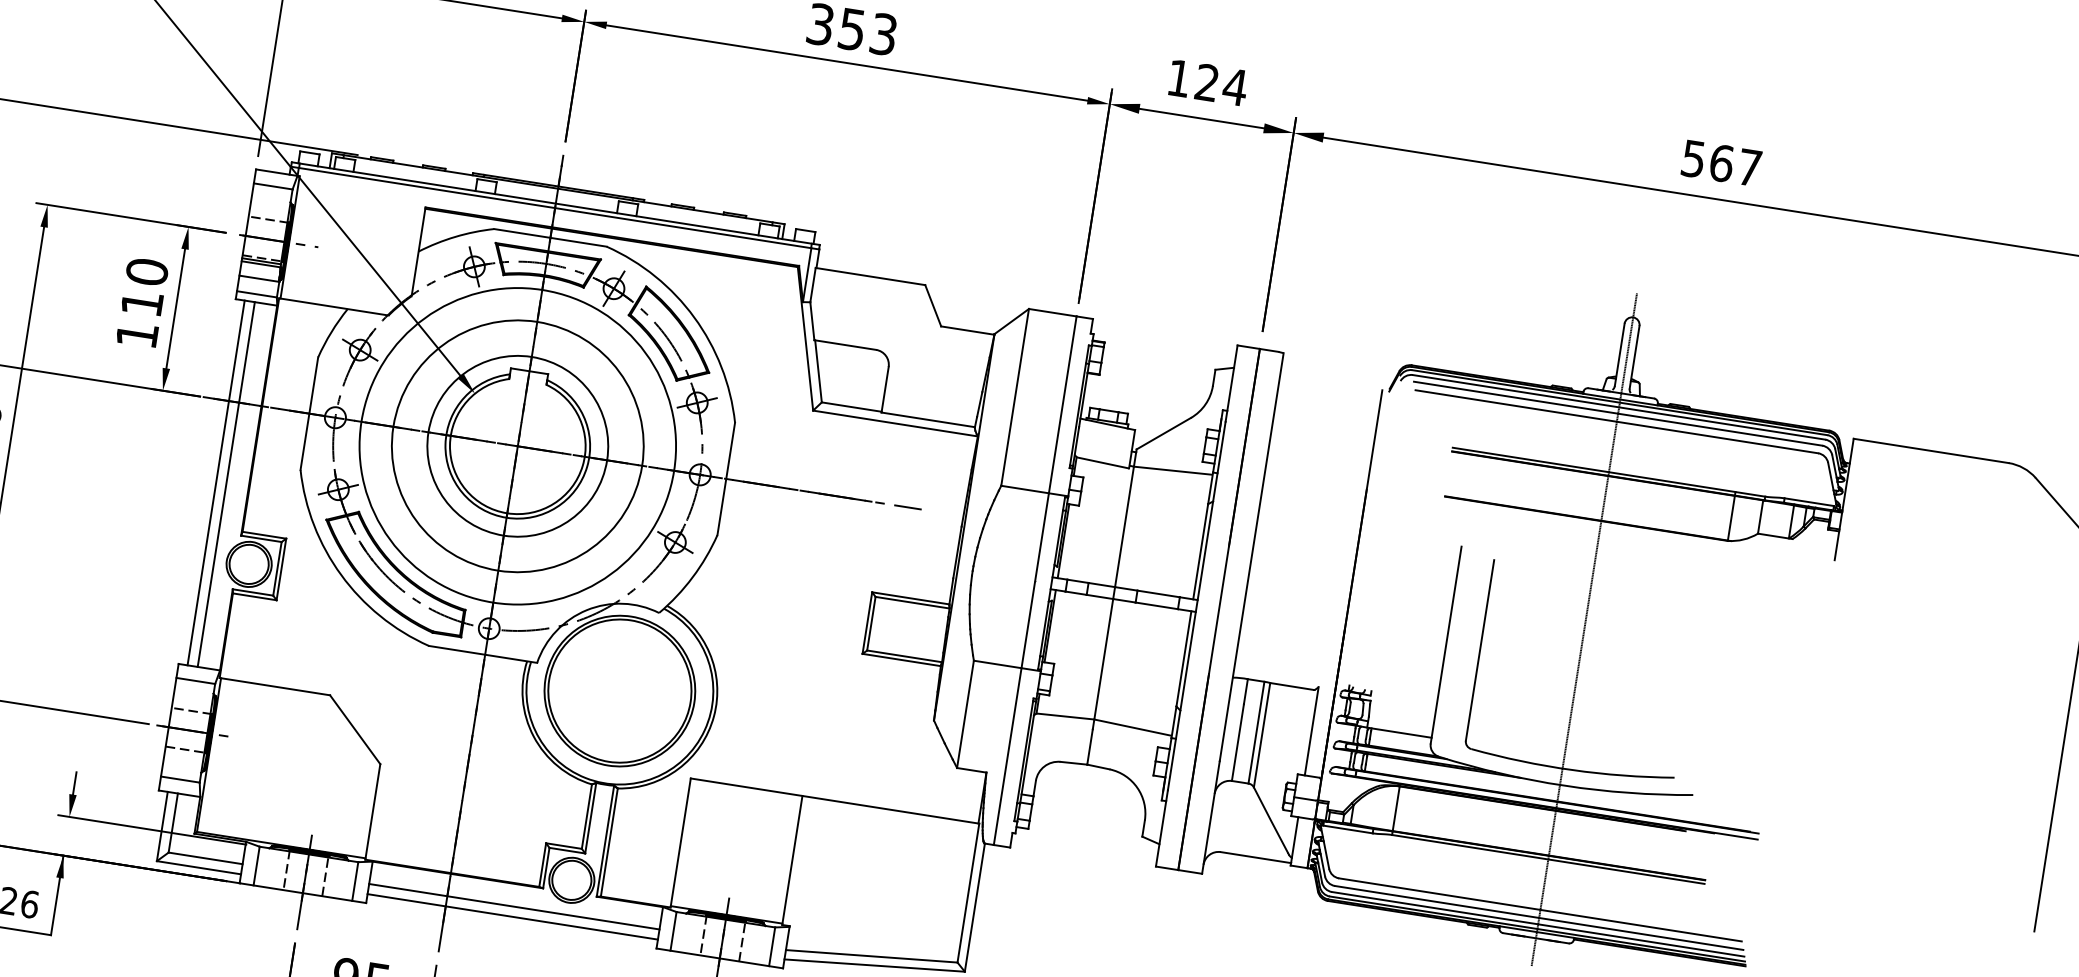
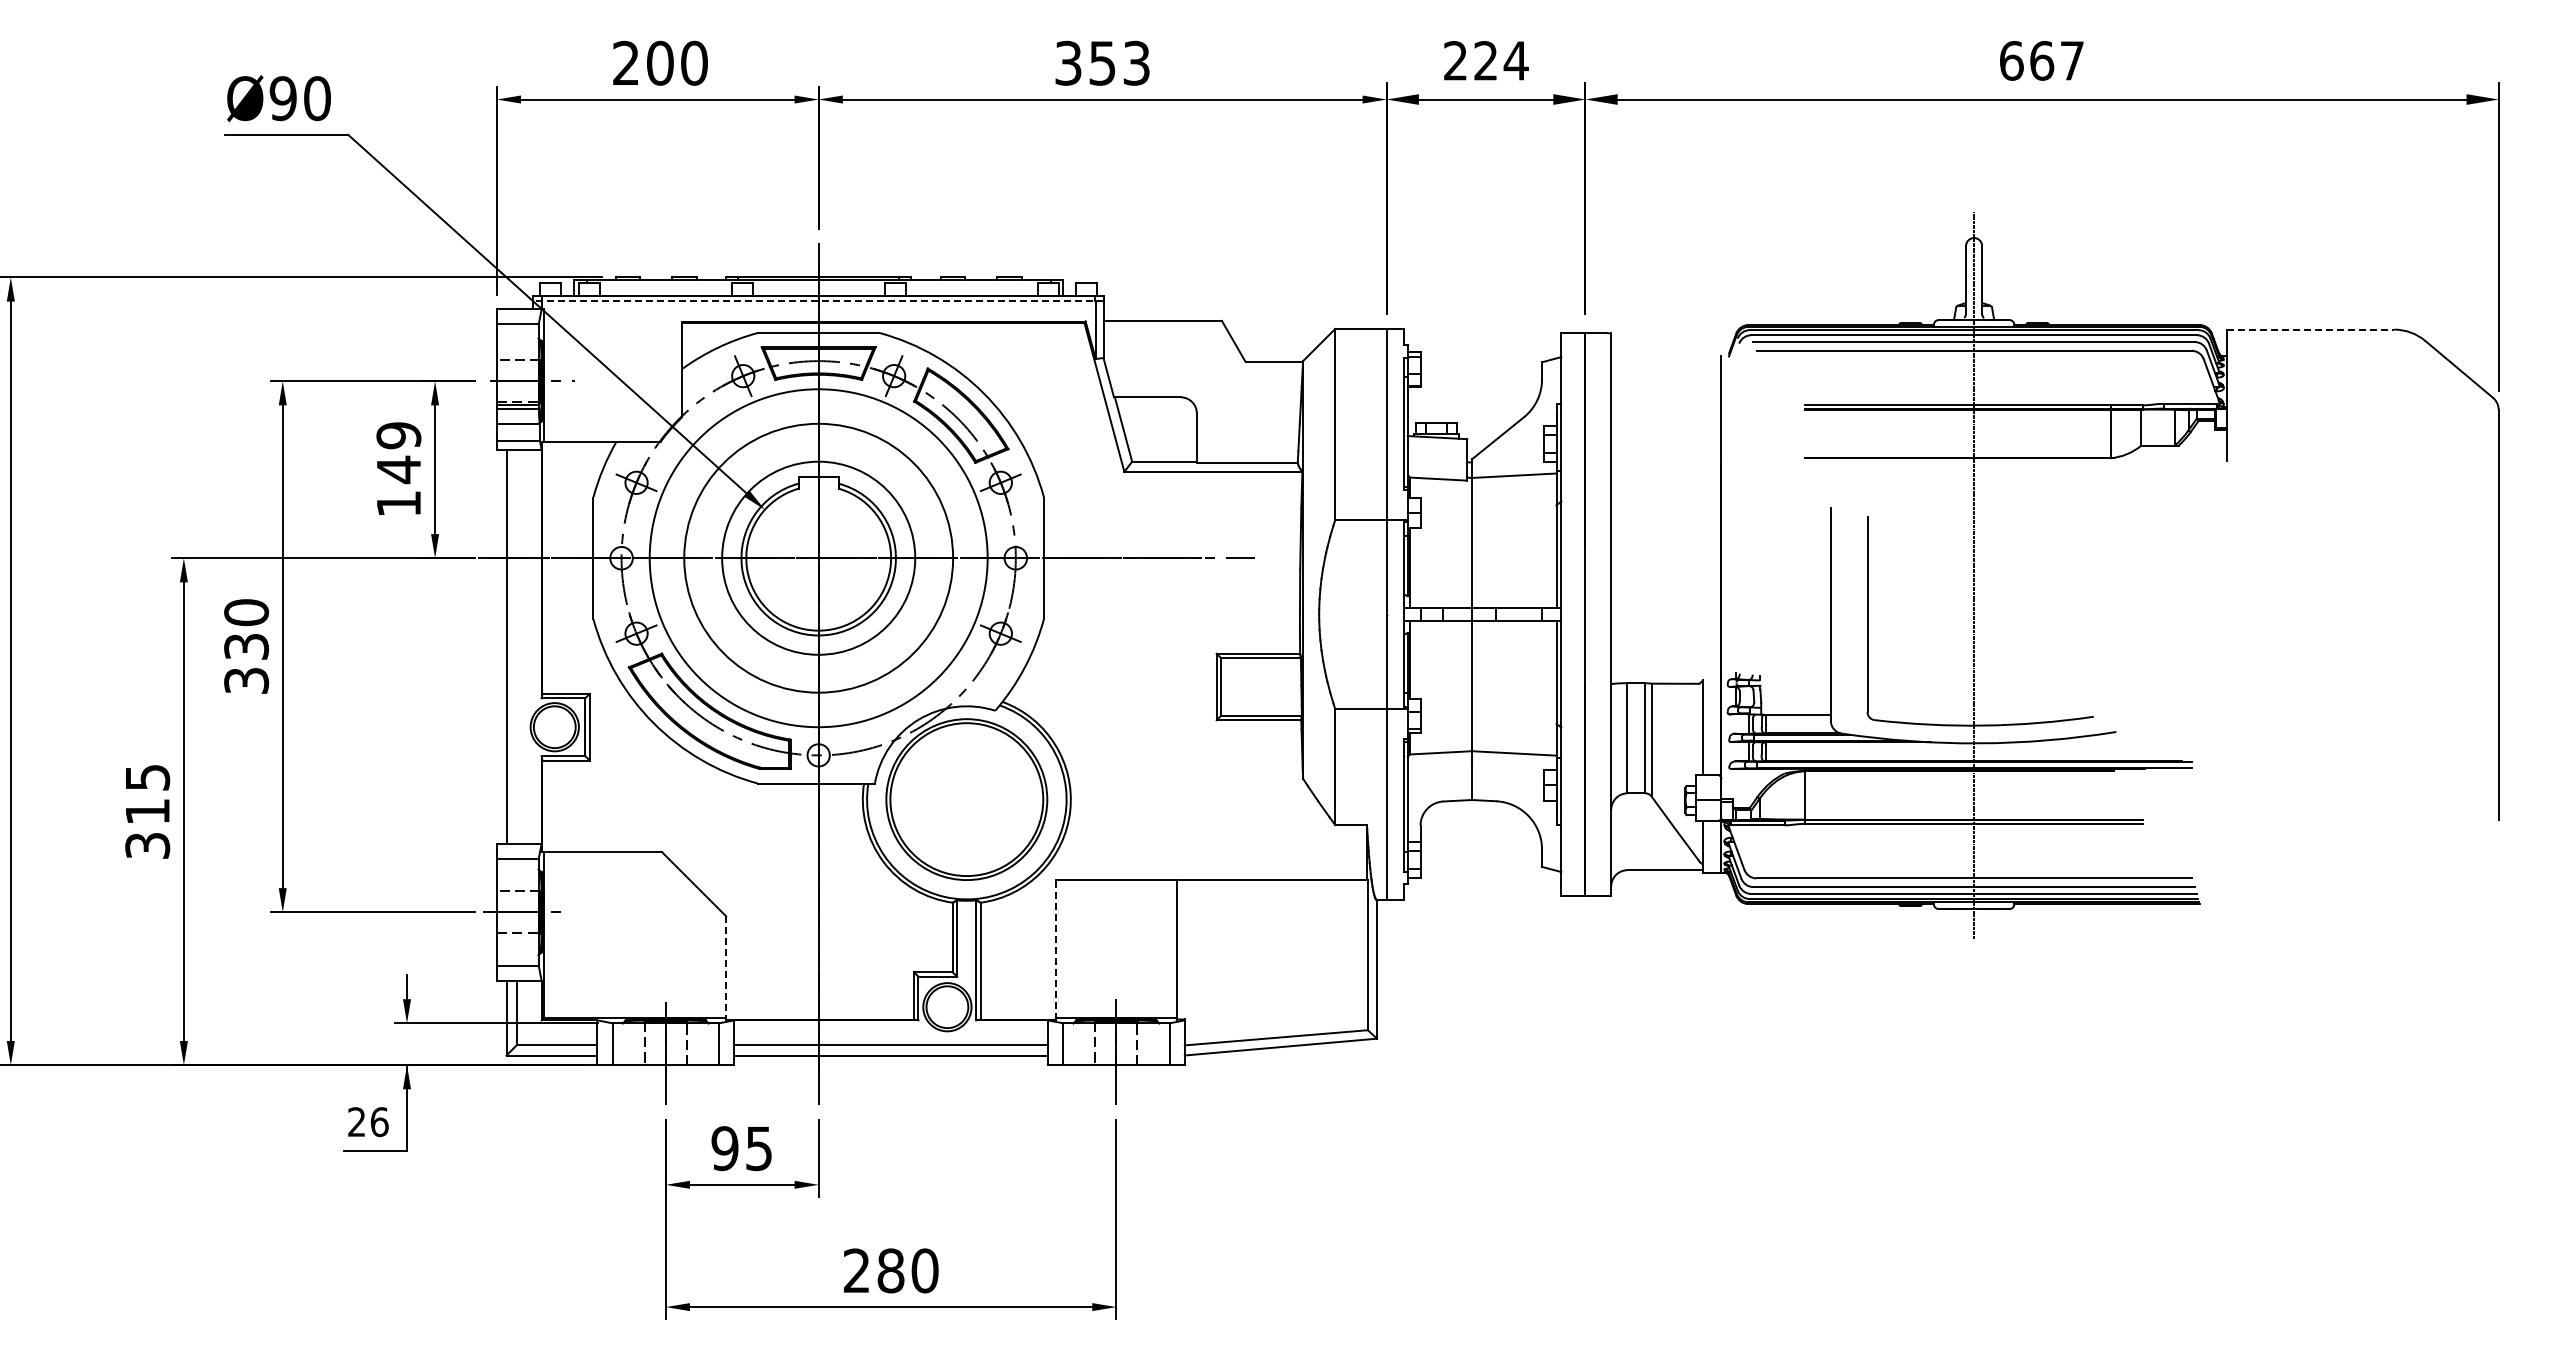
text: (1179, 78) -> (1455, 60), 124 -> 224
text: (1693, 158) -> (2011, 60), 567 -> 667
line: (554, 207) -> (818, 300), solid -> dashed
text: (144, 288) -> (398, 453), 110 -> 149
line: (1931, 450) -> (2310, 329), solid -> dashed
line: (226, 484) -> (517, 646), removed
line: (373, 811) -> (726, 967), solid -> dashed
line: (681, 842) -> (1056, 949), solid -> dashed

